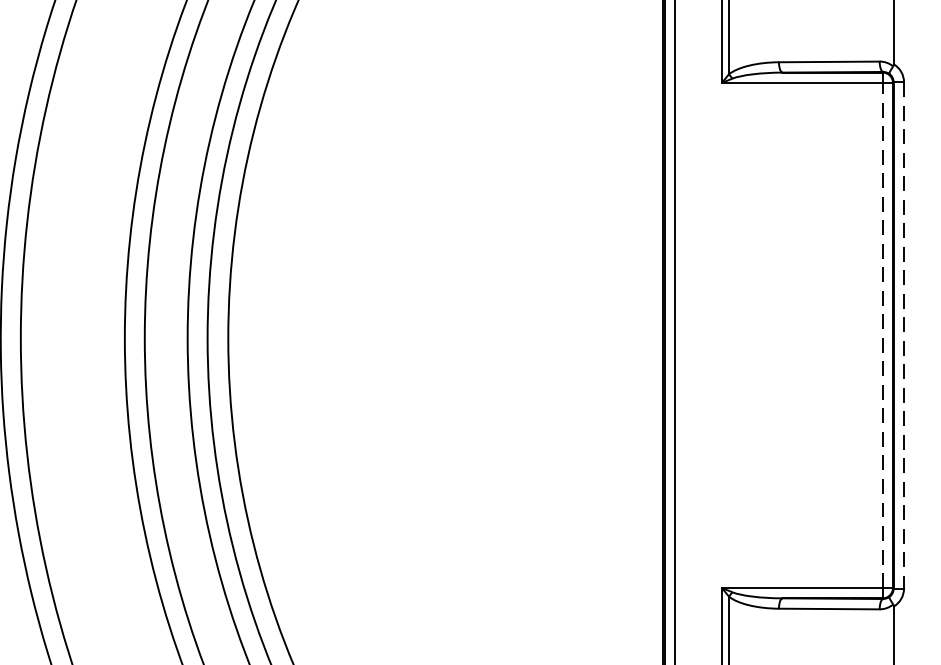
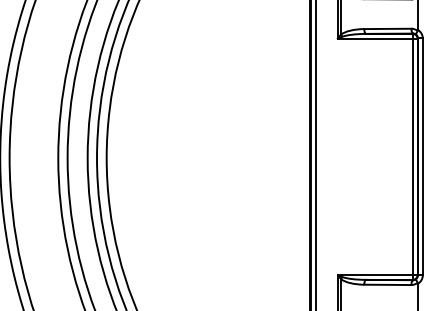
line: (881, 334) -> (412, 156), dashed -> solid
line: (903, 336) -> (422, 157), dashed -> solid

